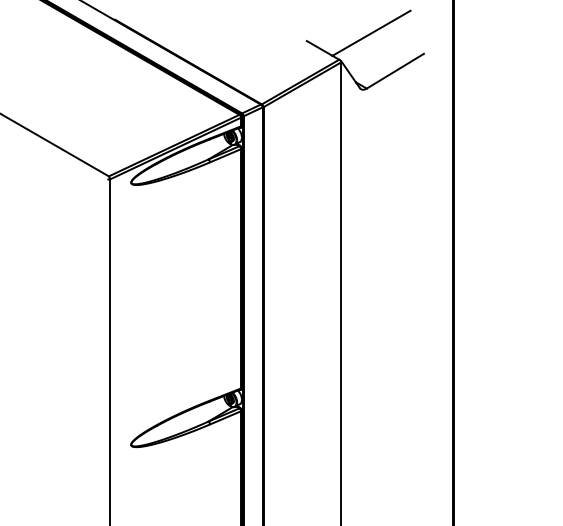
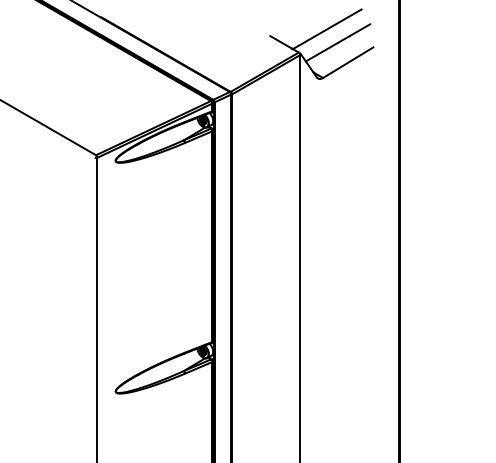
line: (383, 48) -> (337, 42), added

